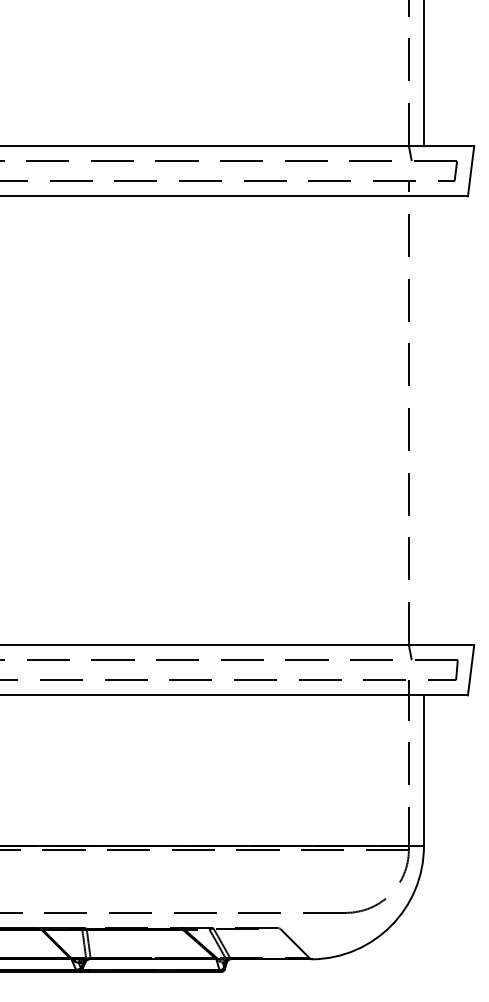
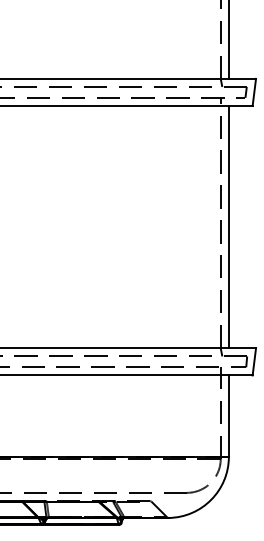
line: (423, 419) -> (228, 226), added

